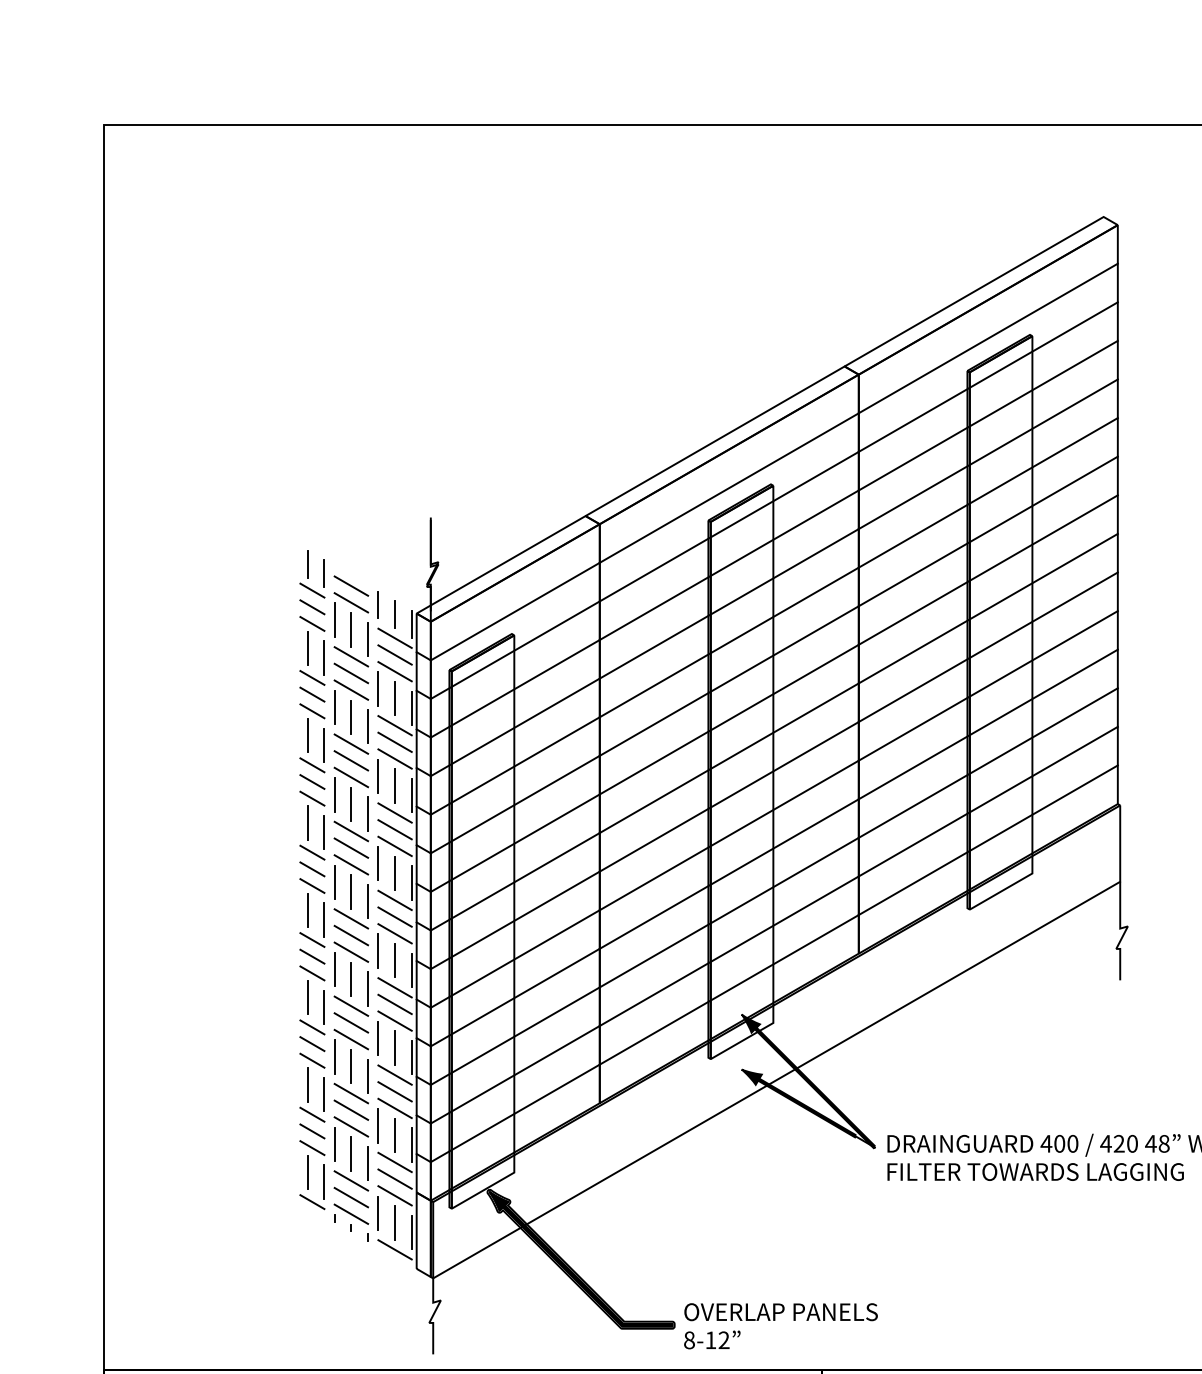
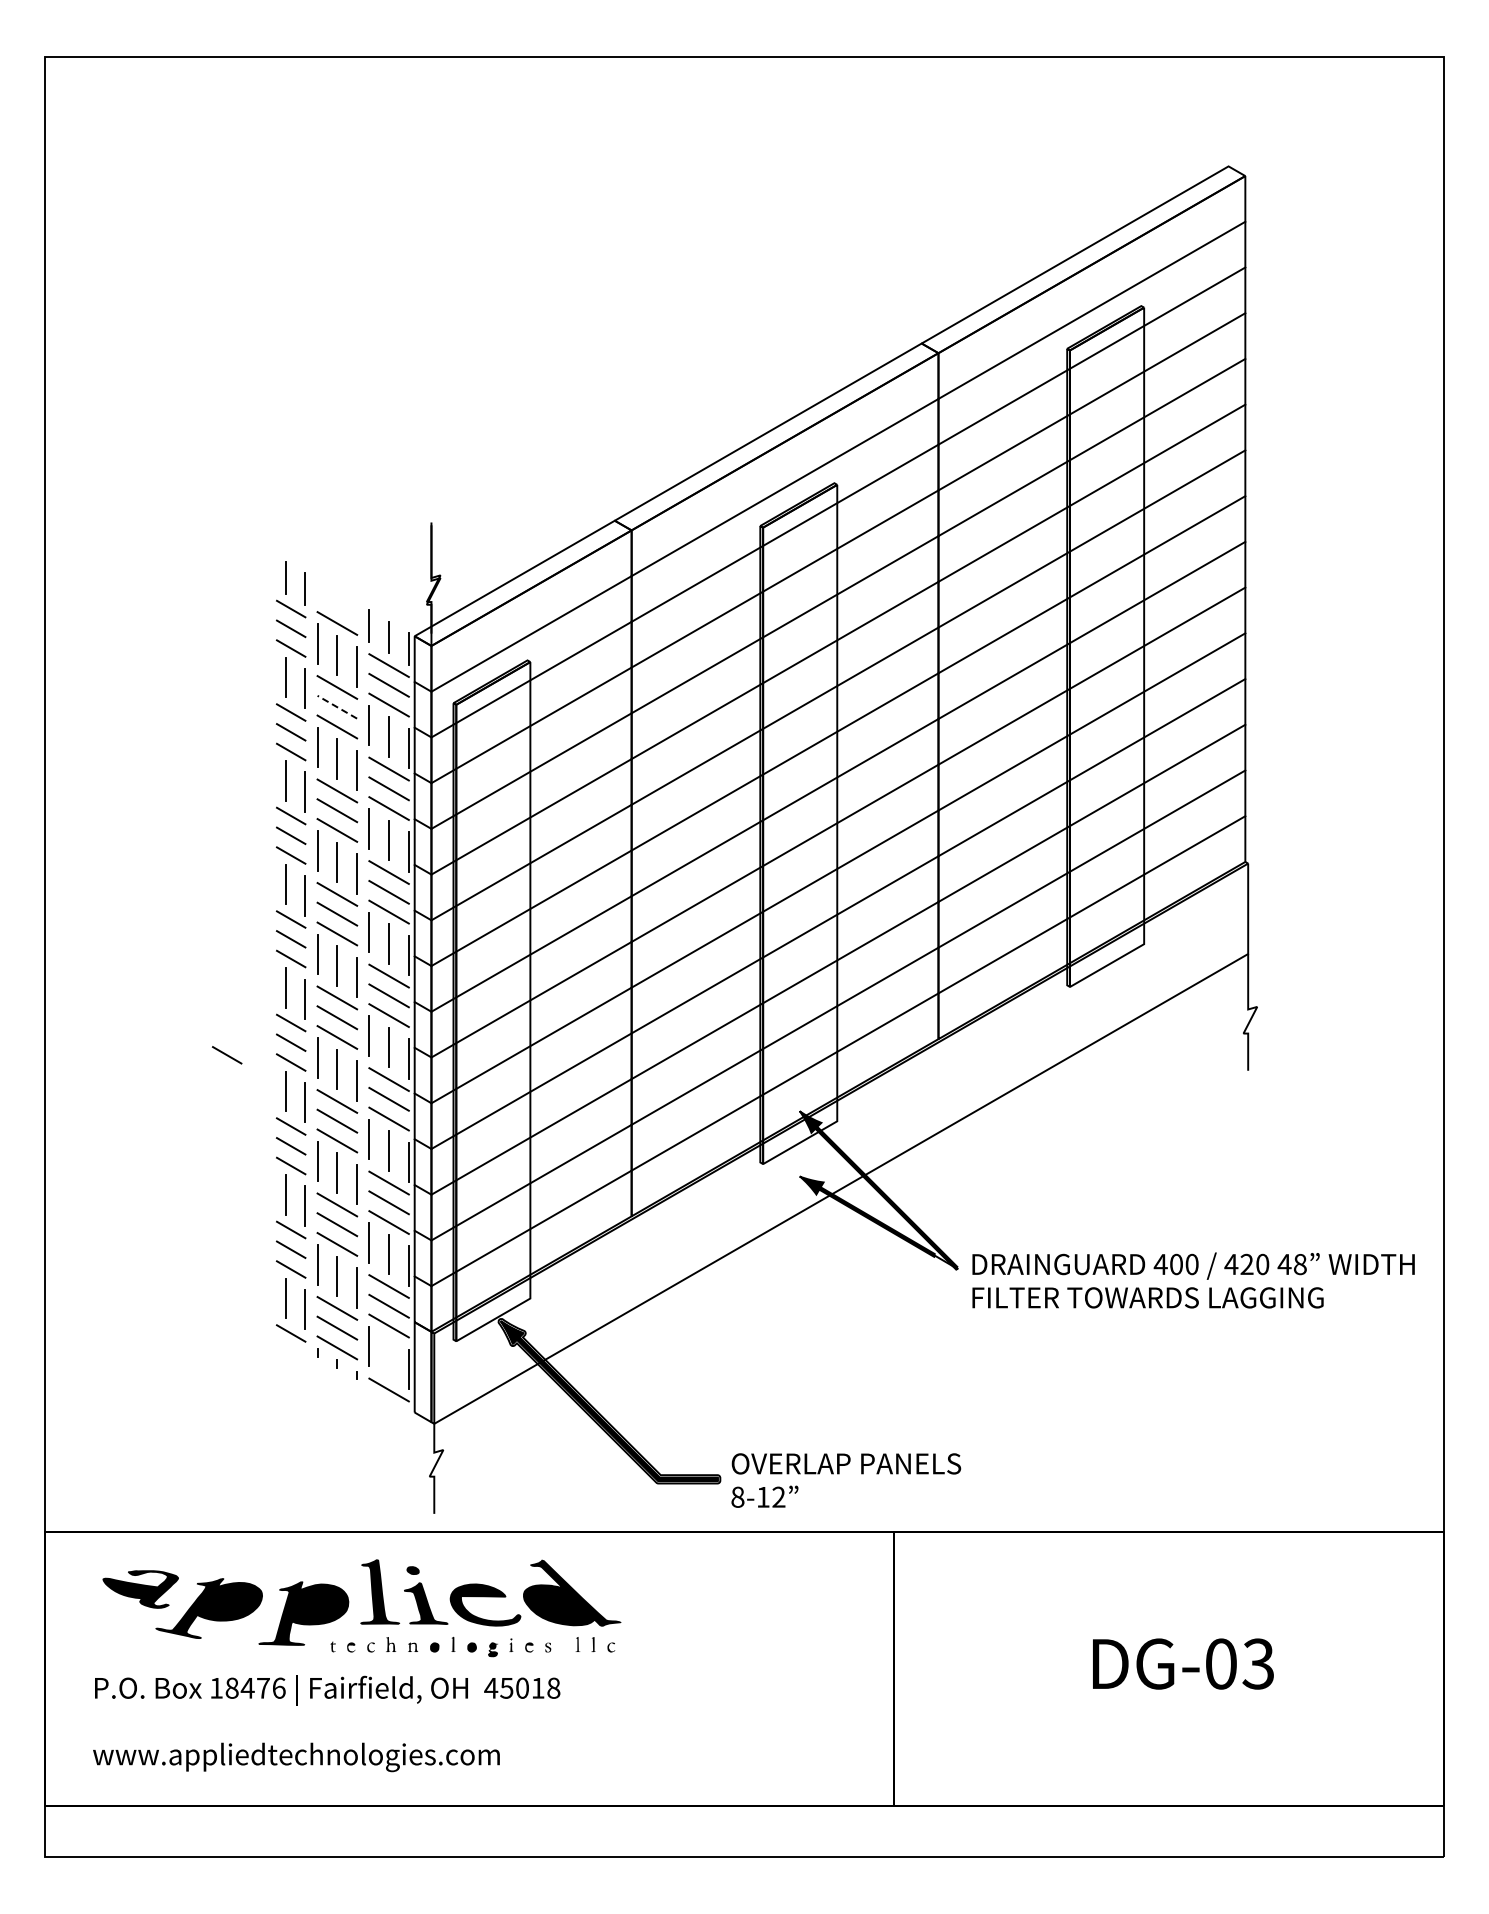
line: (351, 585) -> (337, 603), removed
line: (351, 673) -> (337, 707), solid -> dashed
line: (258, 967) -> (227, 1055), added
line: (395, 1222) -> (389, 1357), removed

